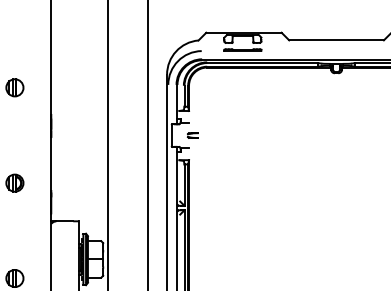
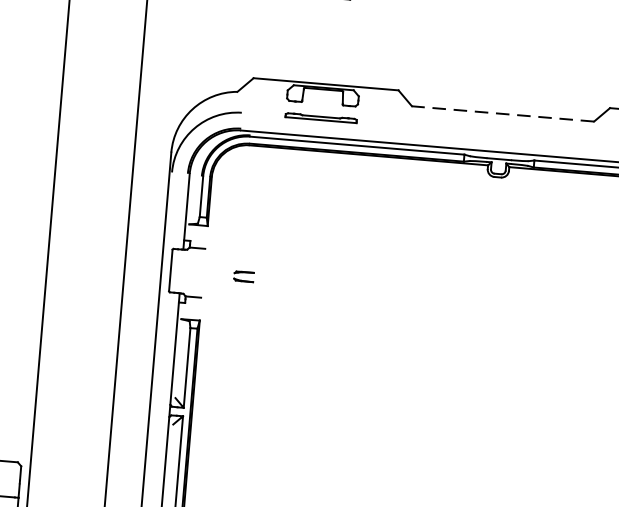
line: (336, 40) -> (502, 114), solid -> dashed
part: (192, 135) -> (243, 276), moved

